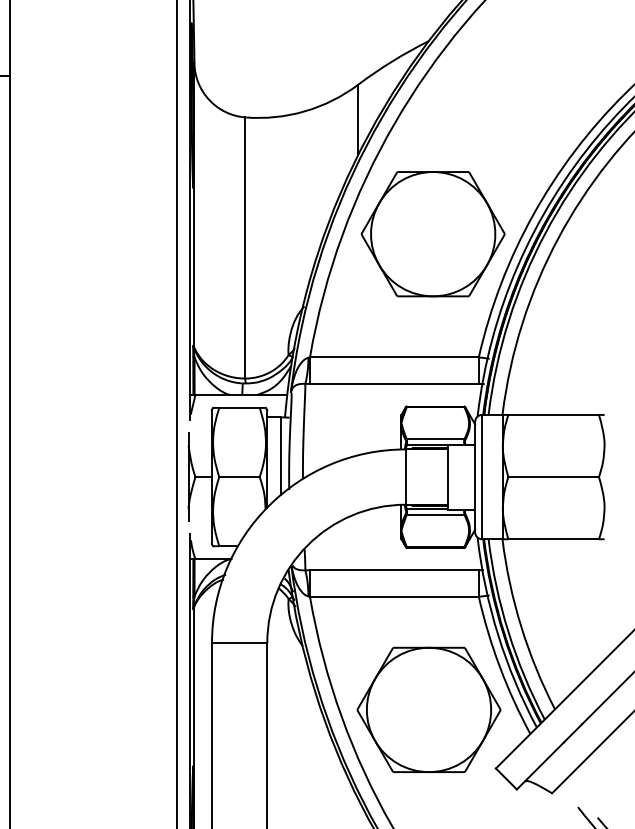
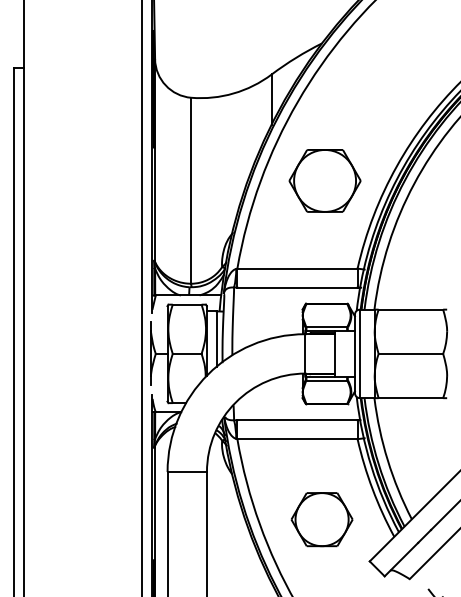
part: (432, 233) -> (324, 180), size x0.7
part: (428, 709) -> (321, 519), size x0.6

